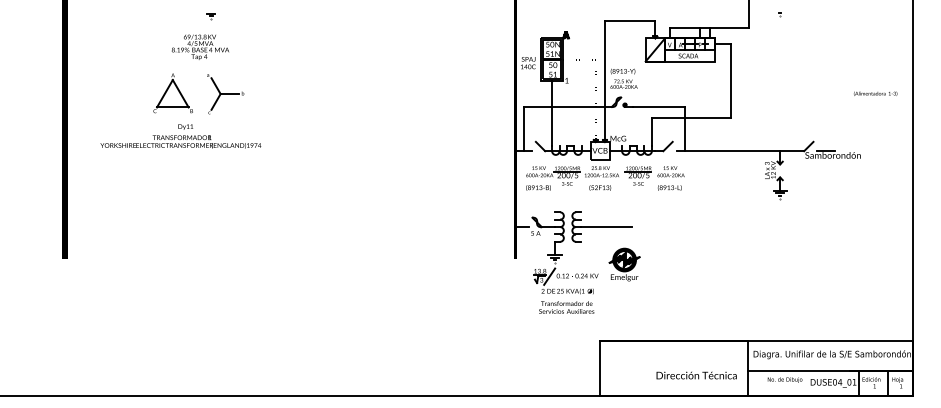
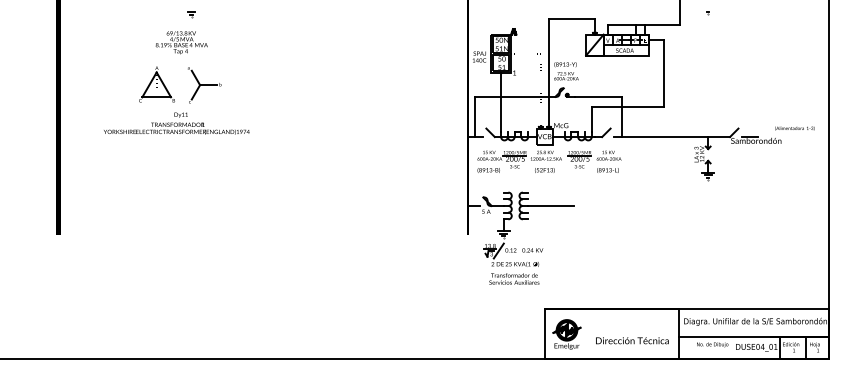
text: (875, 93) -> (794, 128), moved
text: (180, 136) -> (176, 123), moved
part: (624, 264) -> (566, 334), moved

